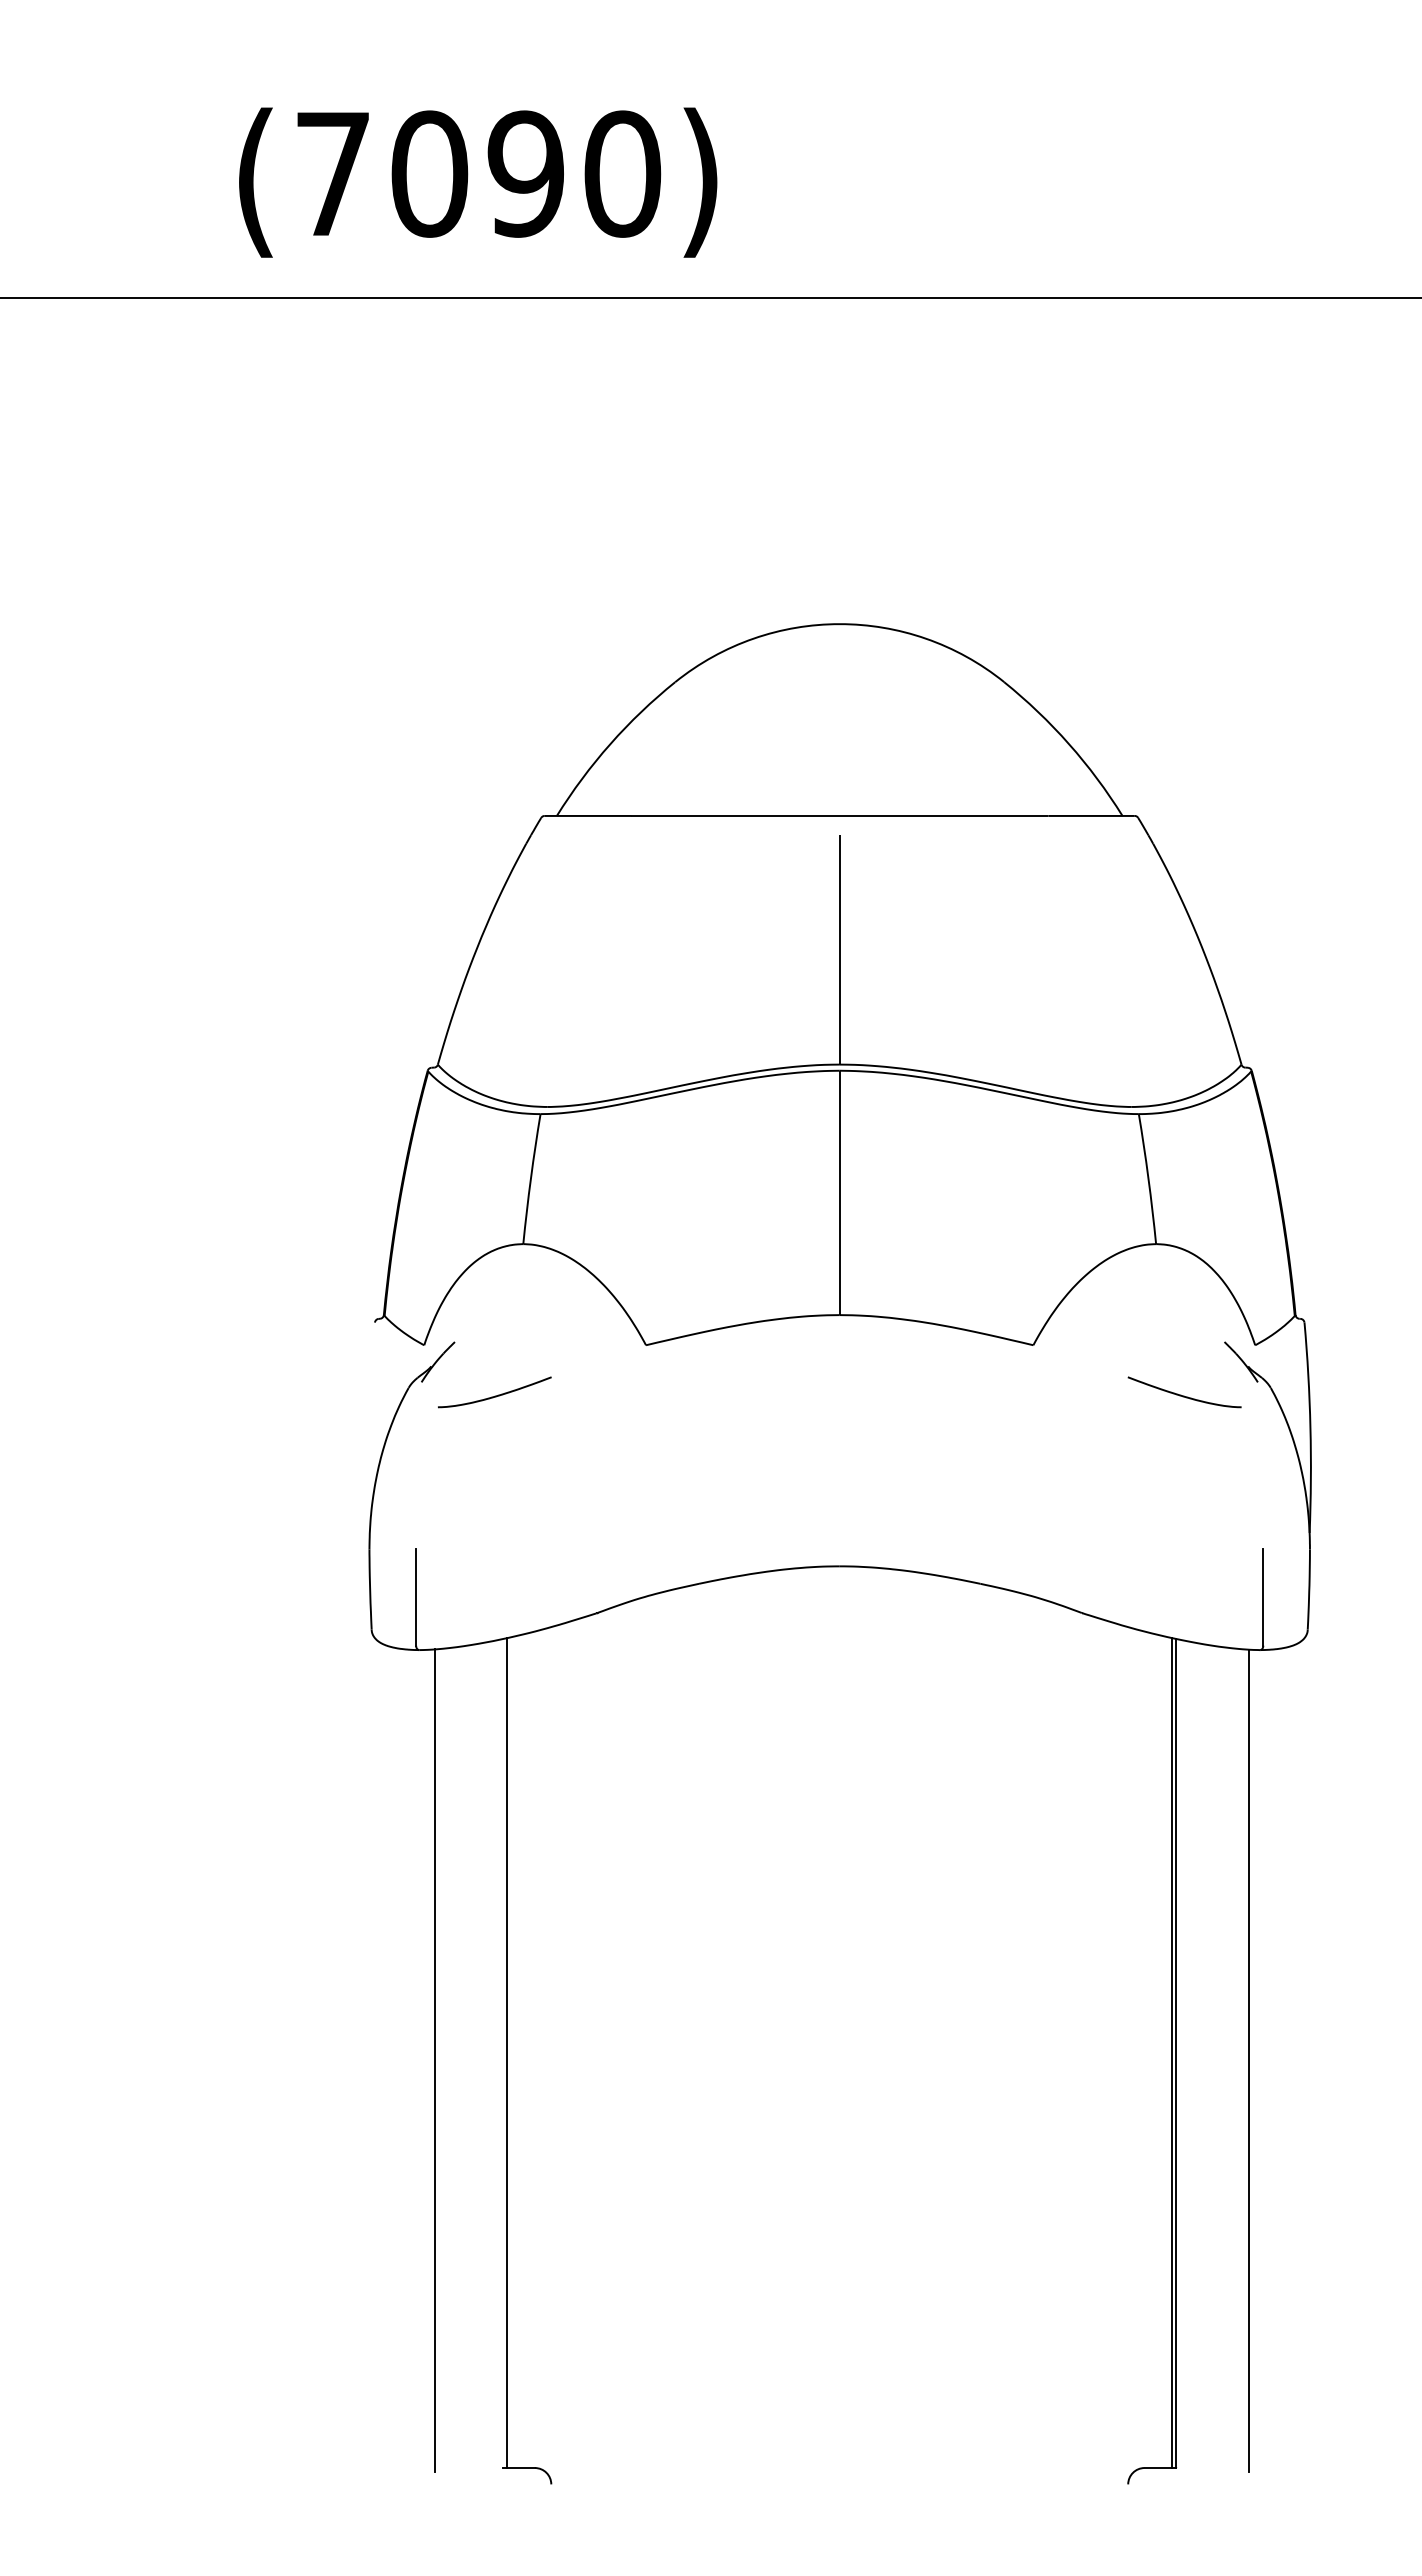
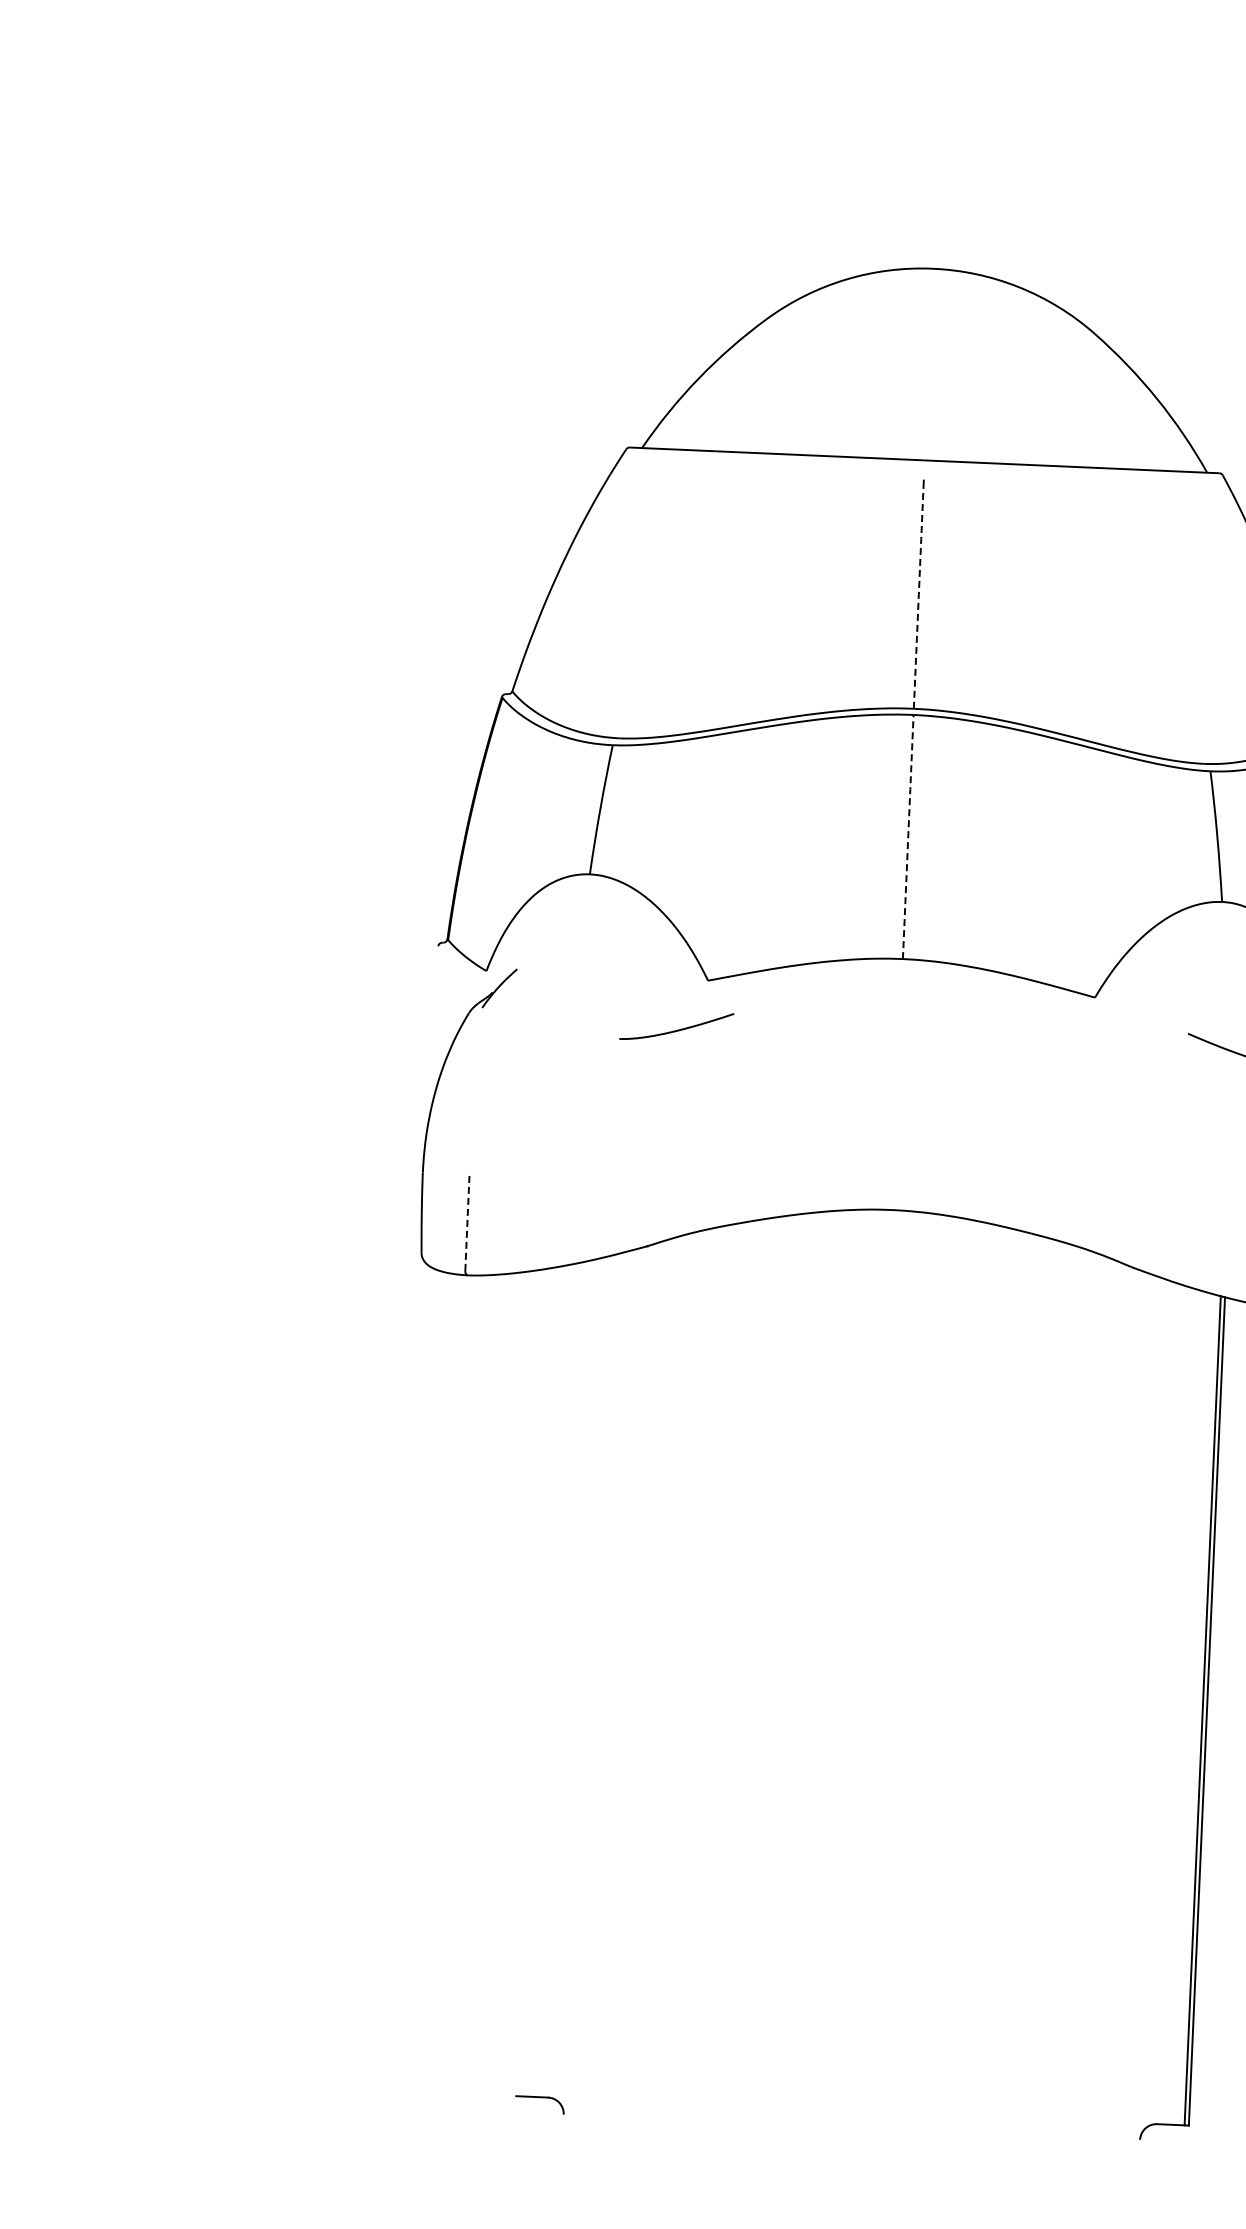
line: (839, 953) -> (918, 597), solid -> dashed
line: (839, 1192) -> (908, 836), solid -> dashed
curve: (495, 1395) -> (677, 1029), moved
line: (416, 1597) -> (467, 1222), solid -> dashed
line: (507, 2053) -> (538, 1682), removed
line: (434, 2060) -> (465, 1686), removed

